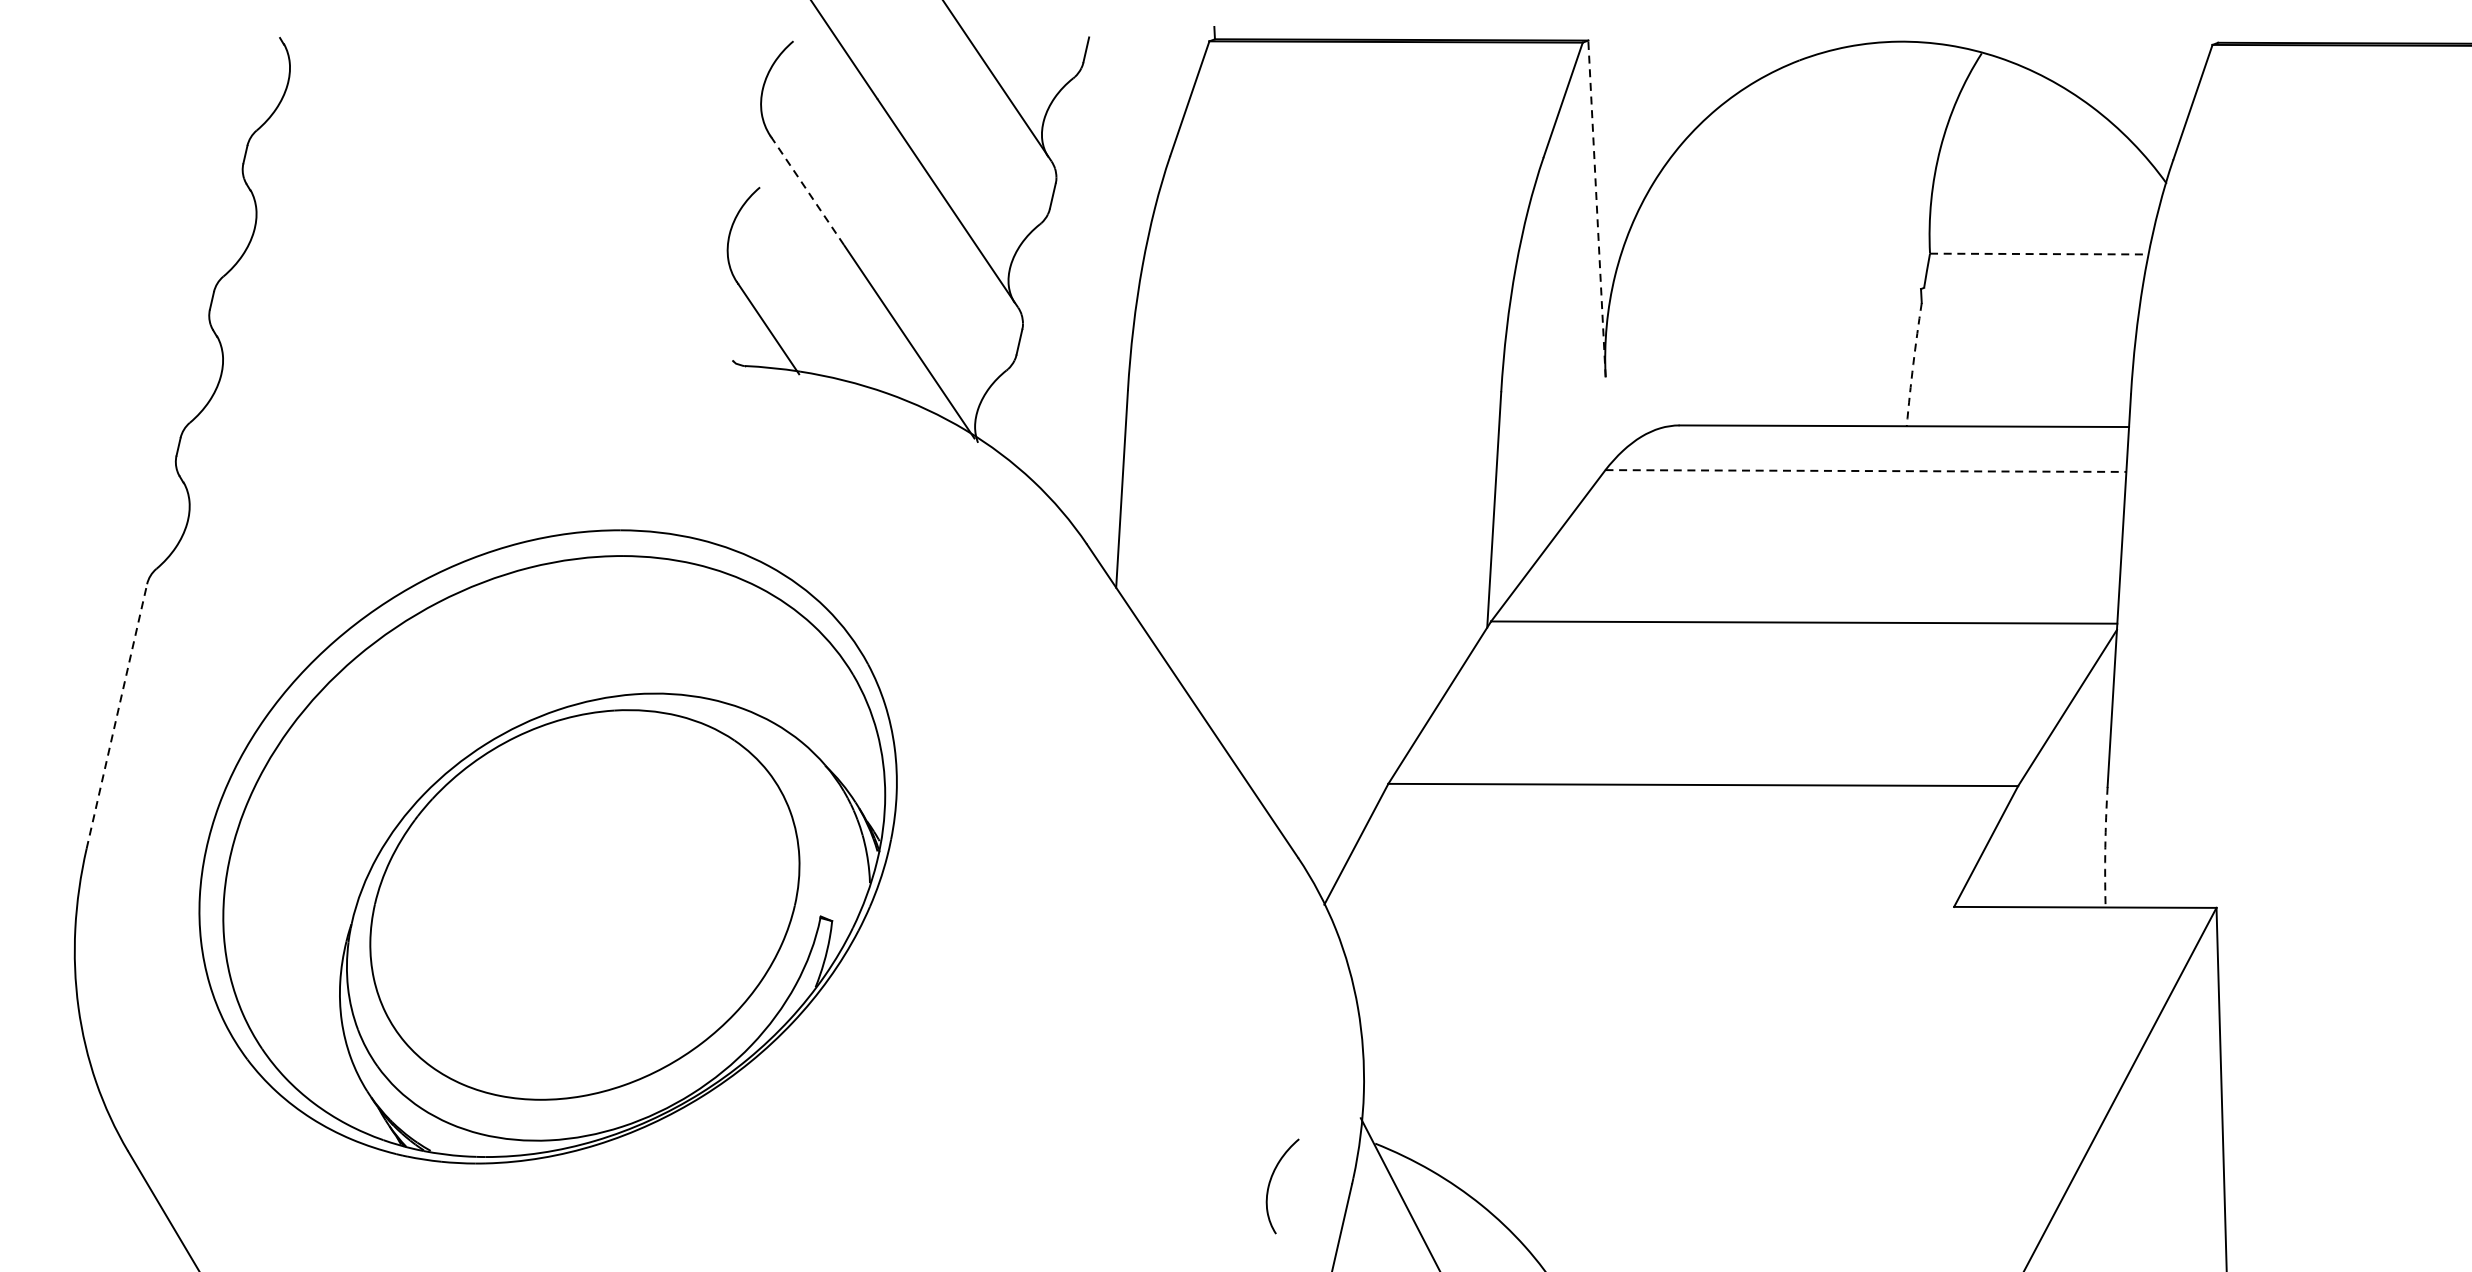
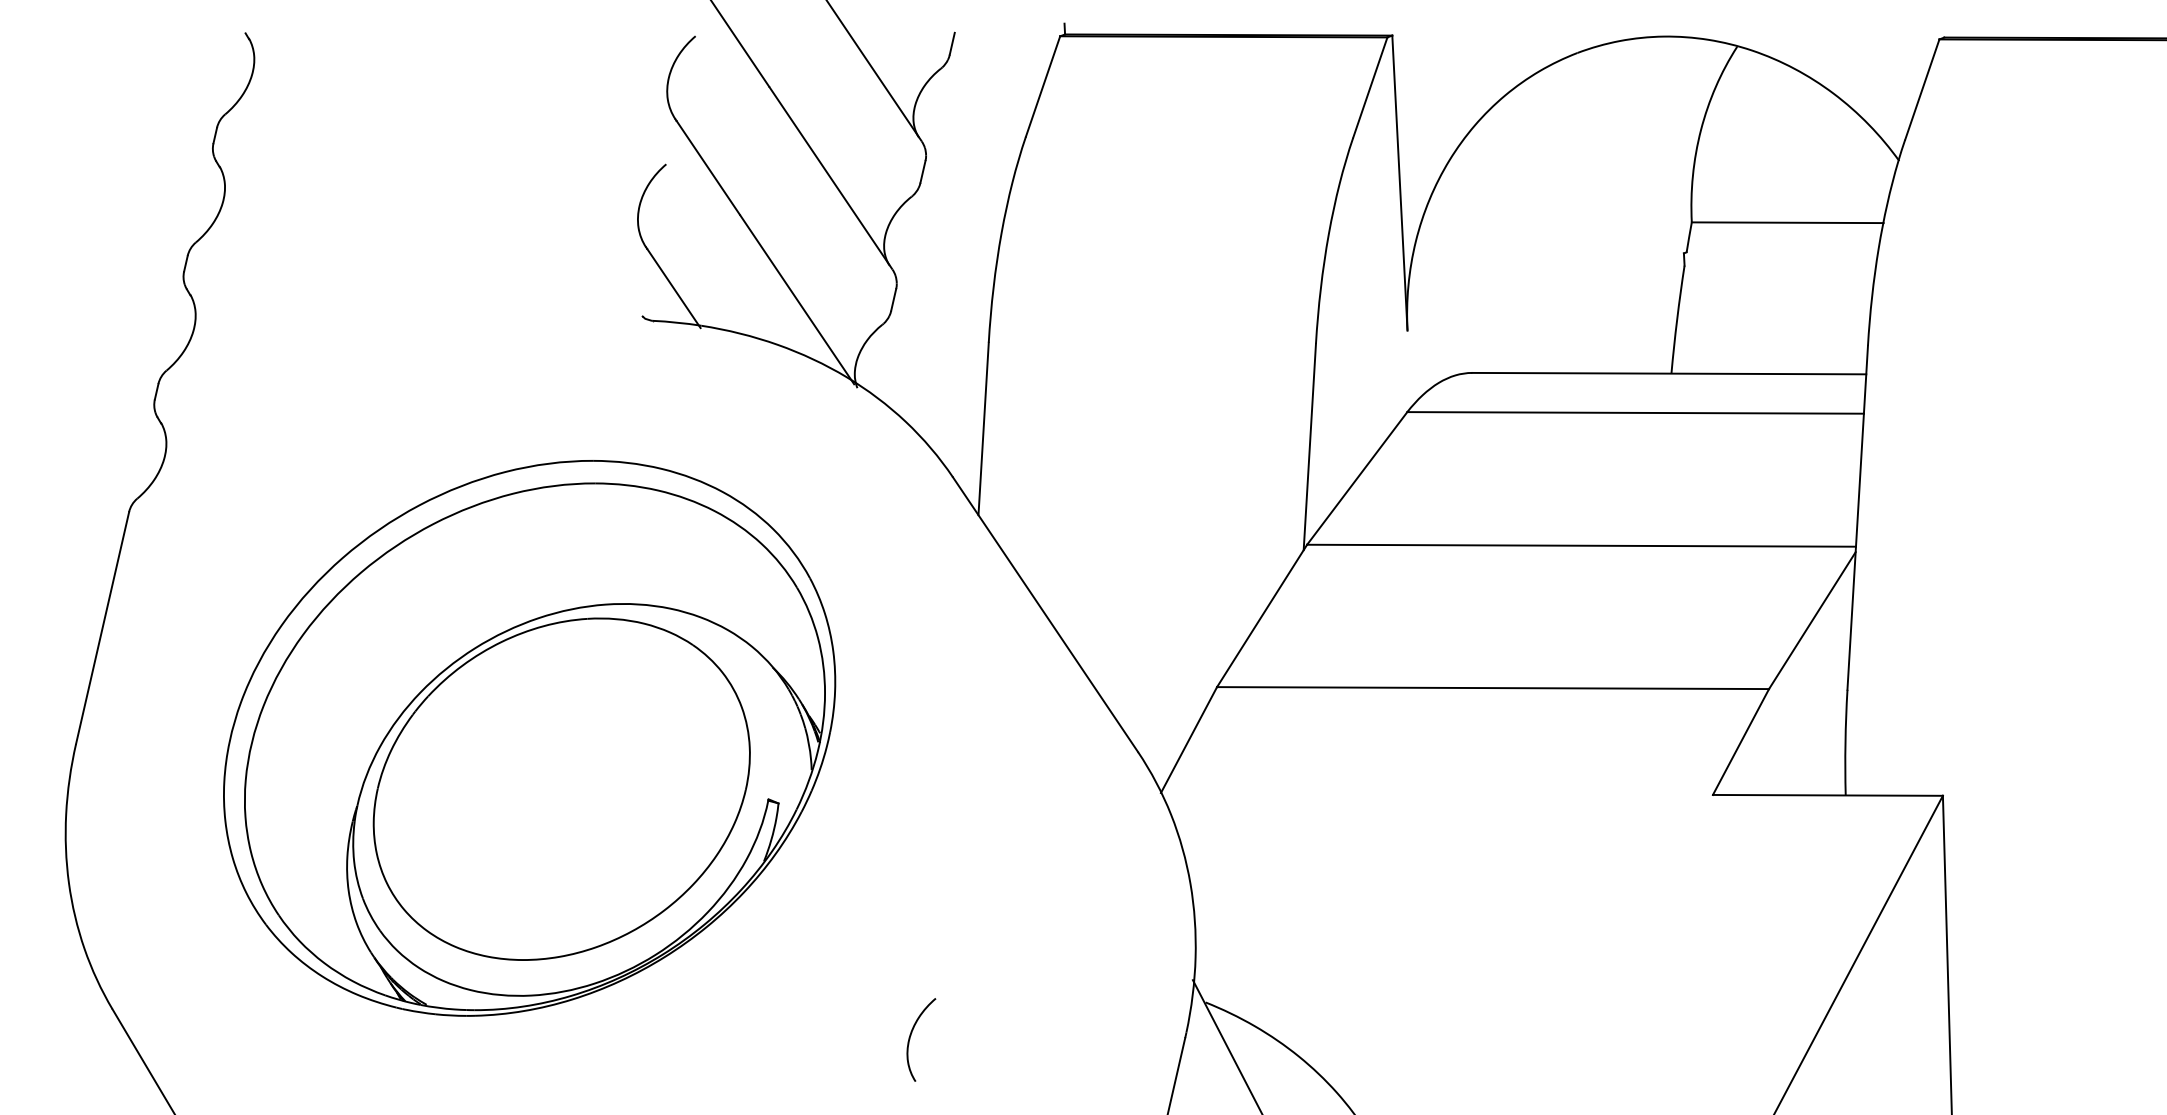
line: (808, 191) -> (708, 167), dashed -> solid
line: (1596, 209) -> (1399, 183), dashed -> solid
line: (2039, 253) -> (1787, 222), dashed -> solid
arc: (1913, 364) -> (1677, 319), dashed -> solid
line: (1866, 470) -> (1636, 412), dashed -> solid
line: (116, 717) -> (102, 628), dashed -> solid
part: (548, 847) -> (529, 738), moved
arc: (2105, 847) -> (1845, 742), dashed -> solid
curve: (1271, 1181) -> (911, 1035), moved

